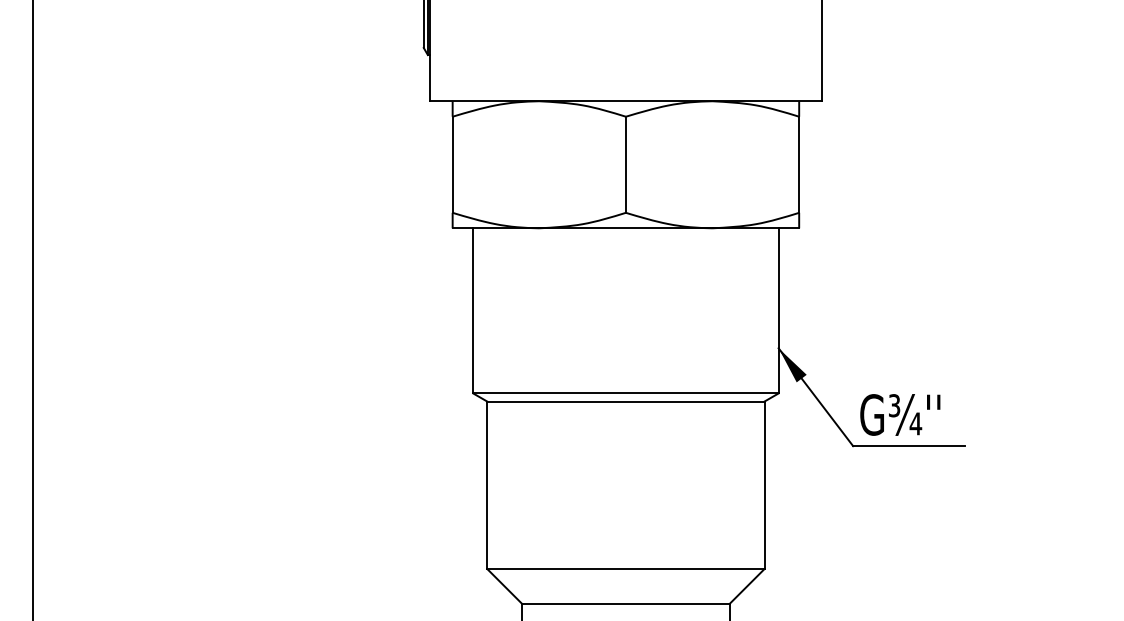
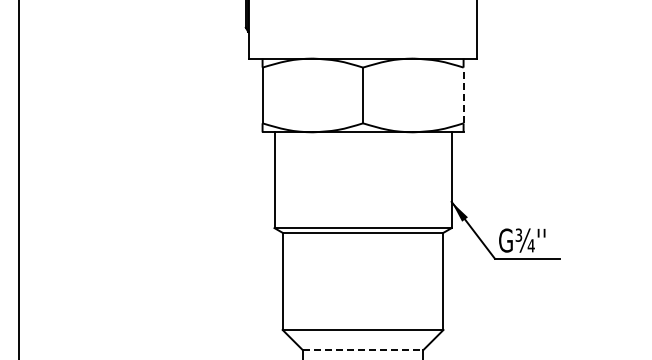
line: (799, 164) -> (463, 95), solid -> dashed
line: (626, 604) -> (363, 350), solid -> dashed

